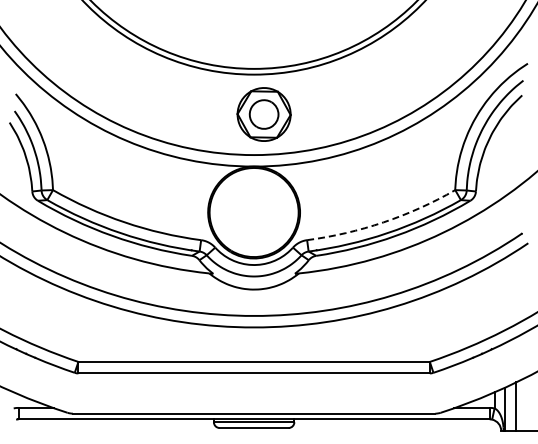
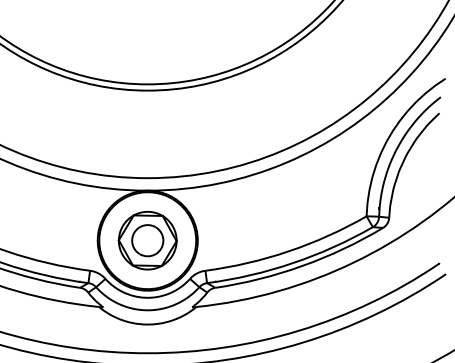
part: (263, 114) -> (147, 240), moved
arc: (383, 222) -> (288, 251), dashed -> solid

